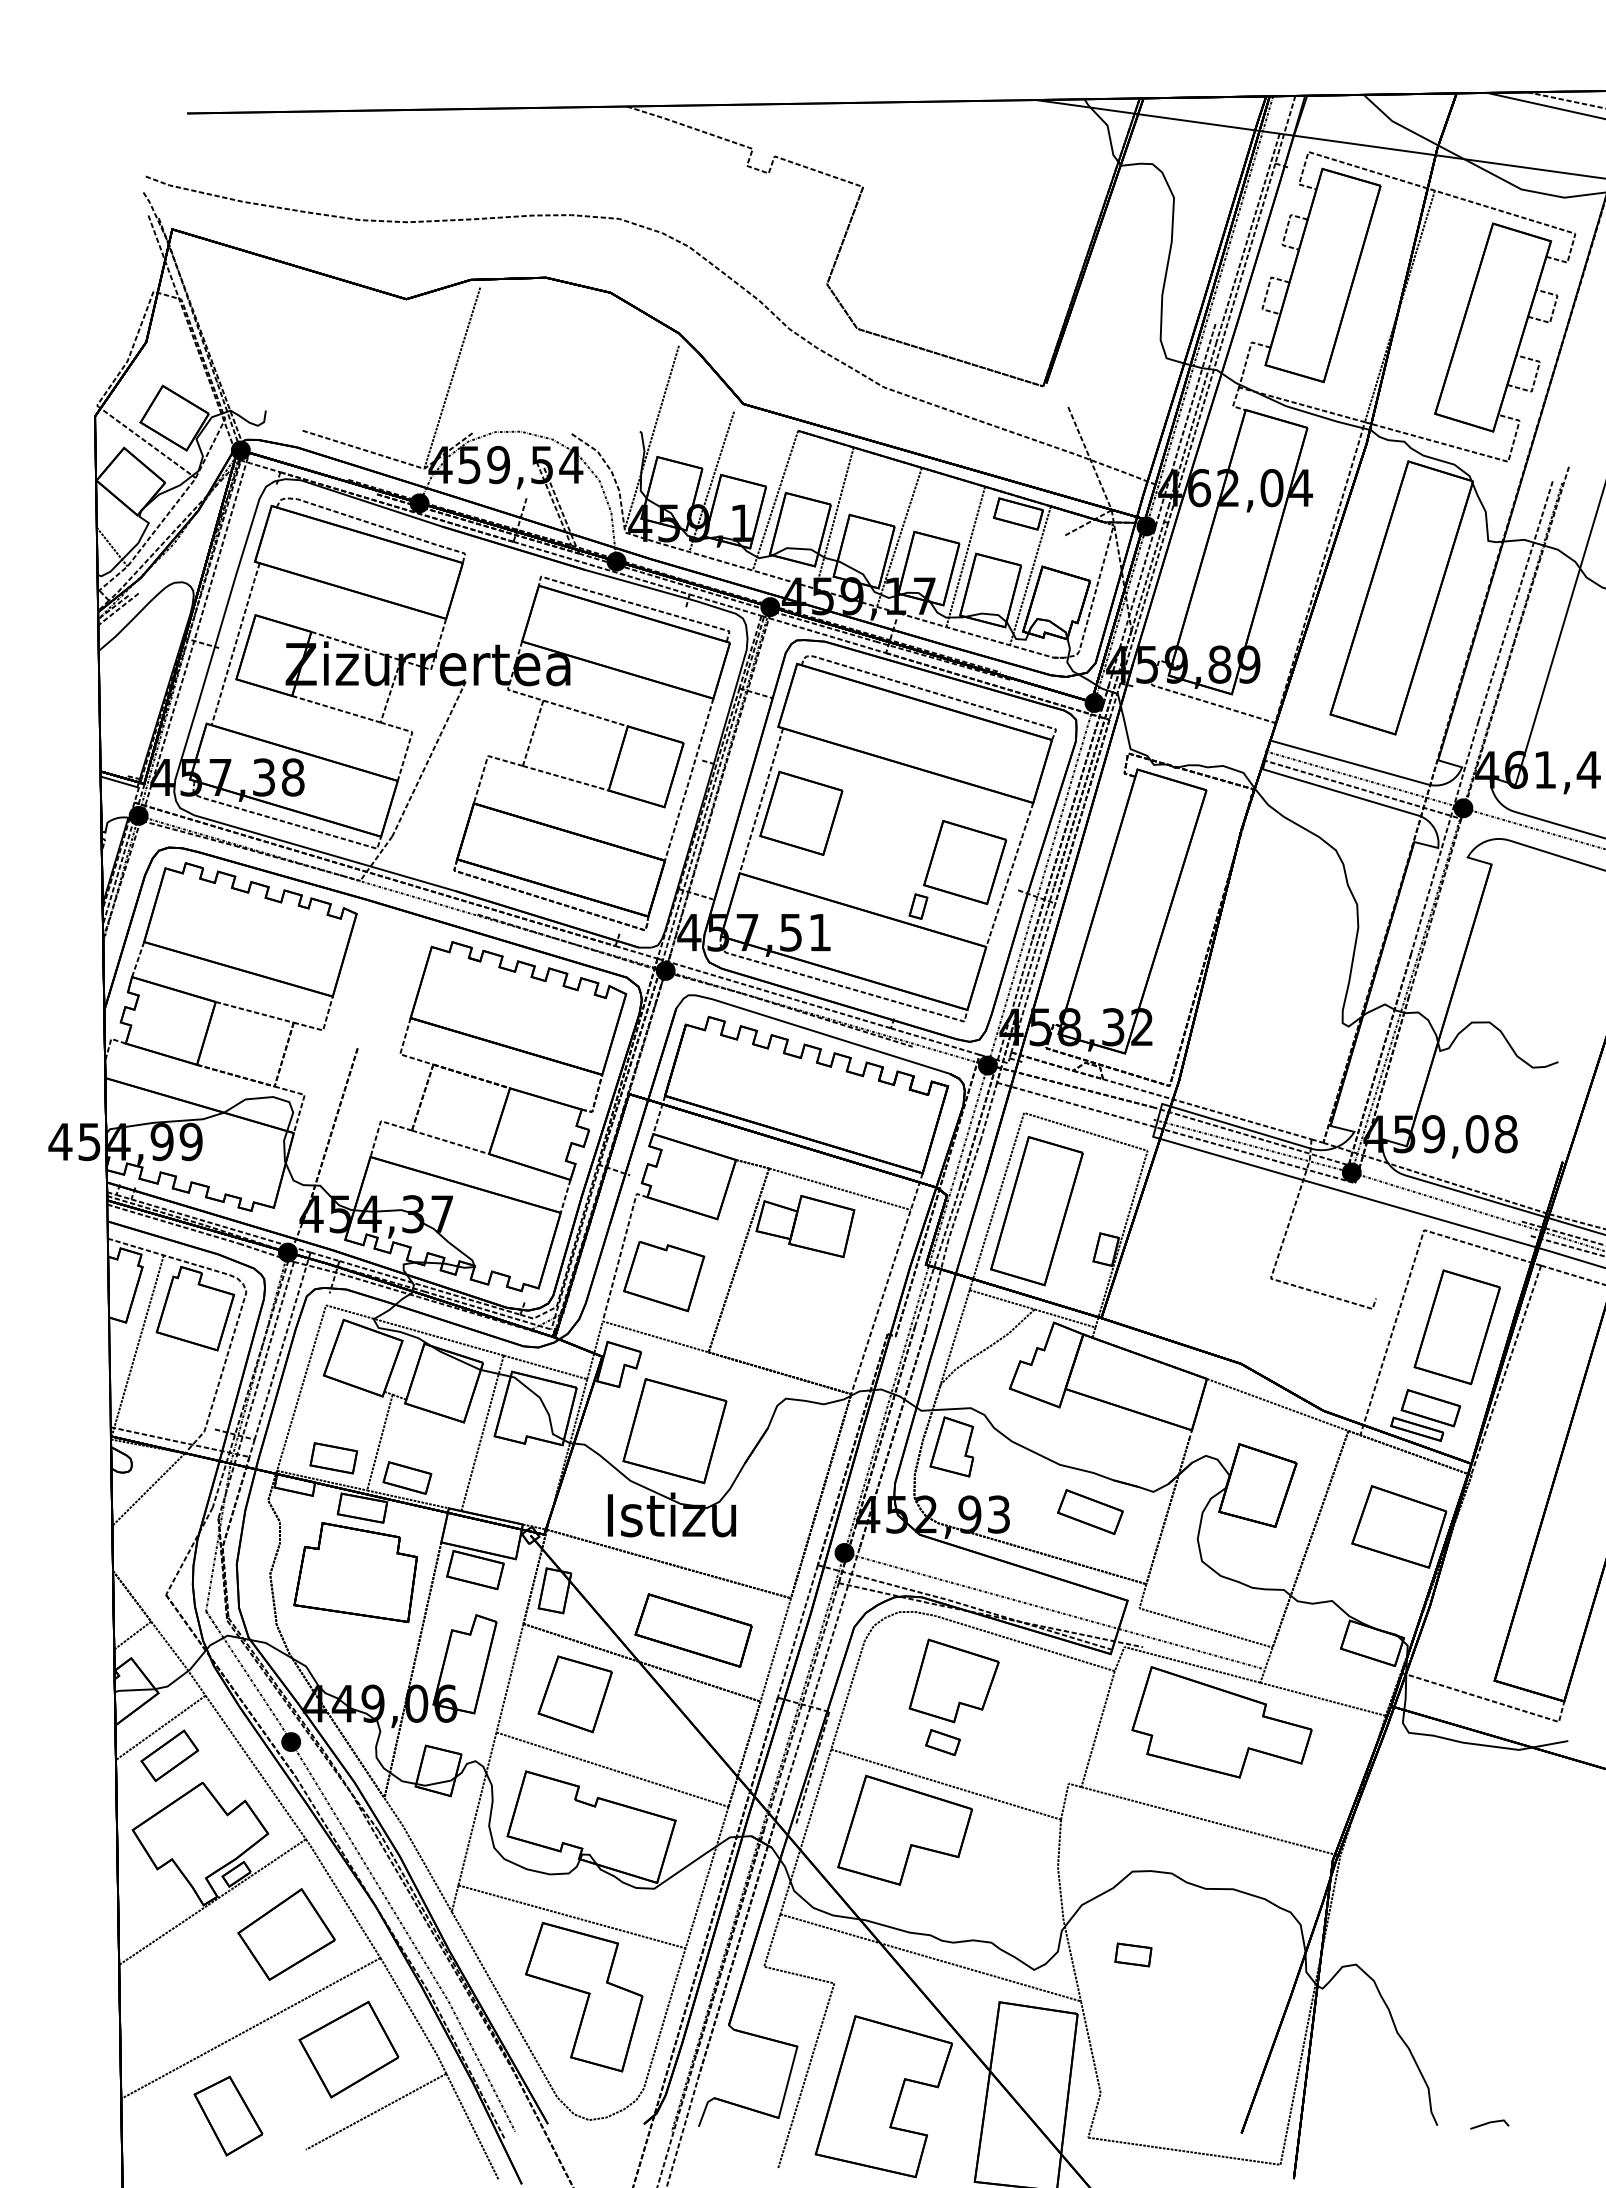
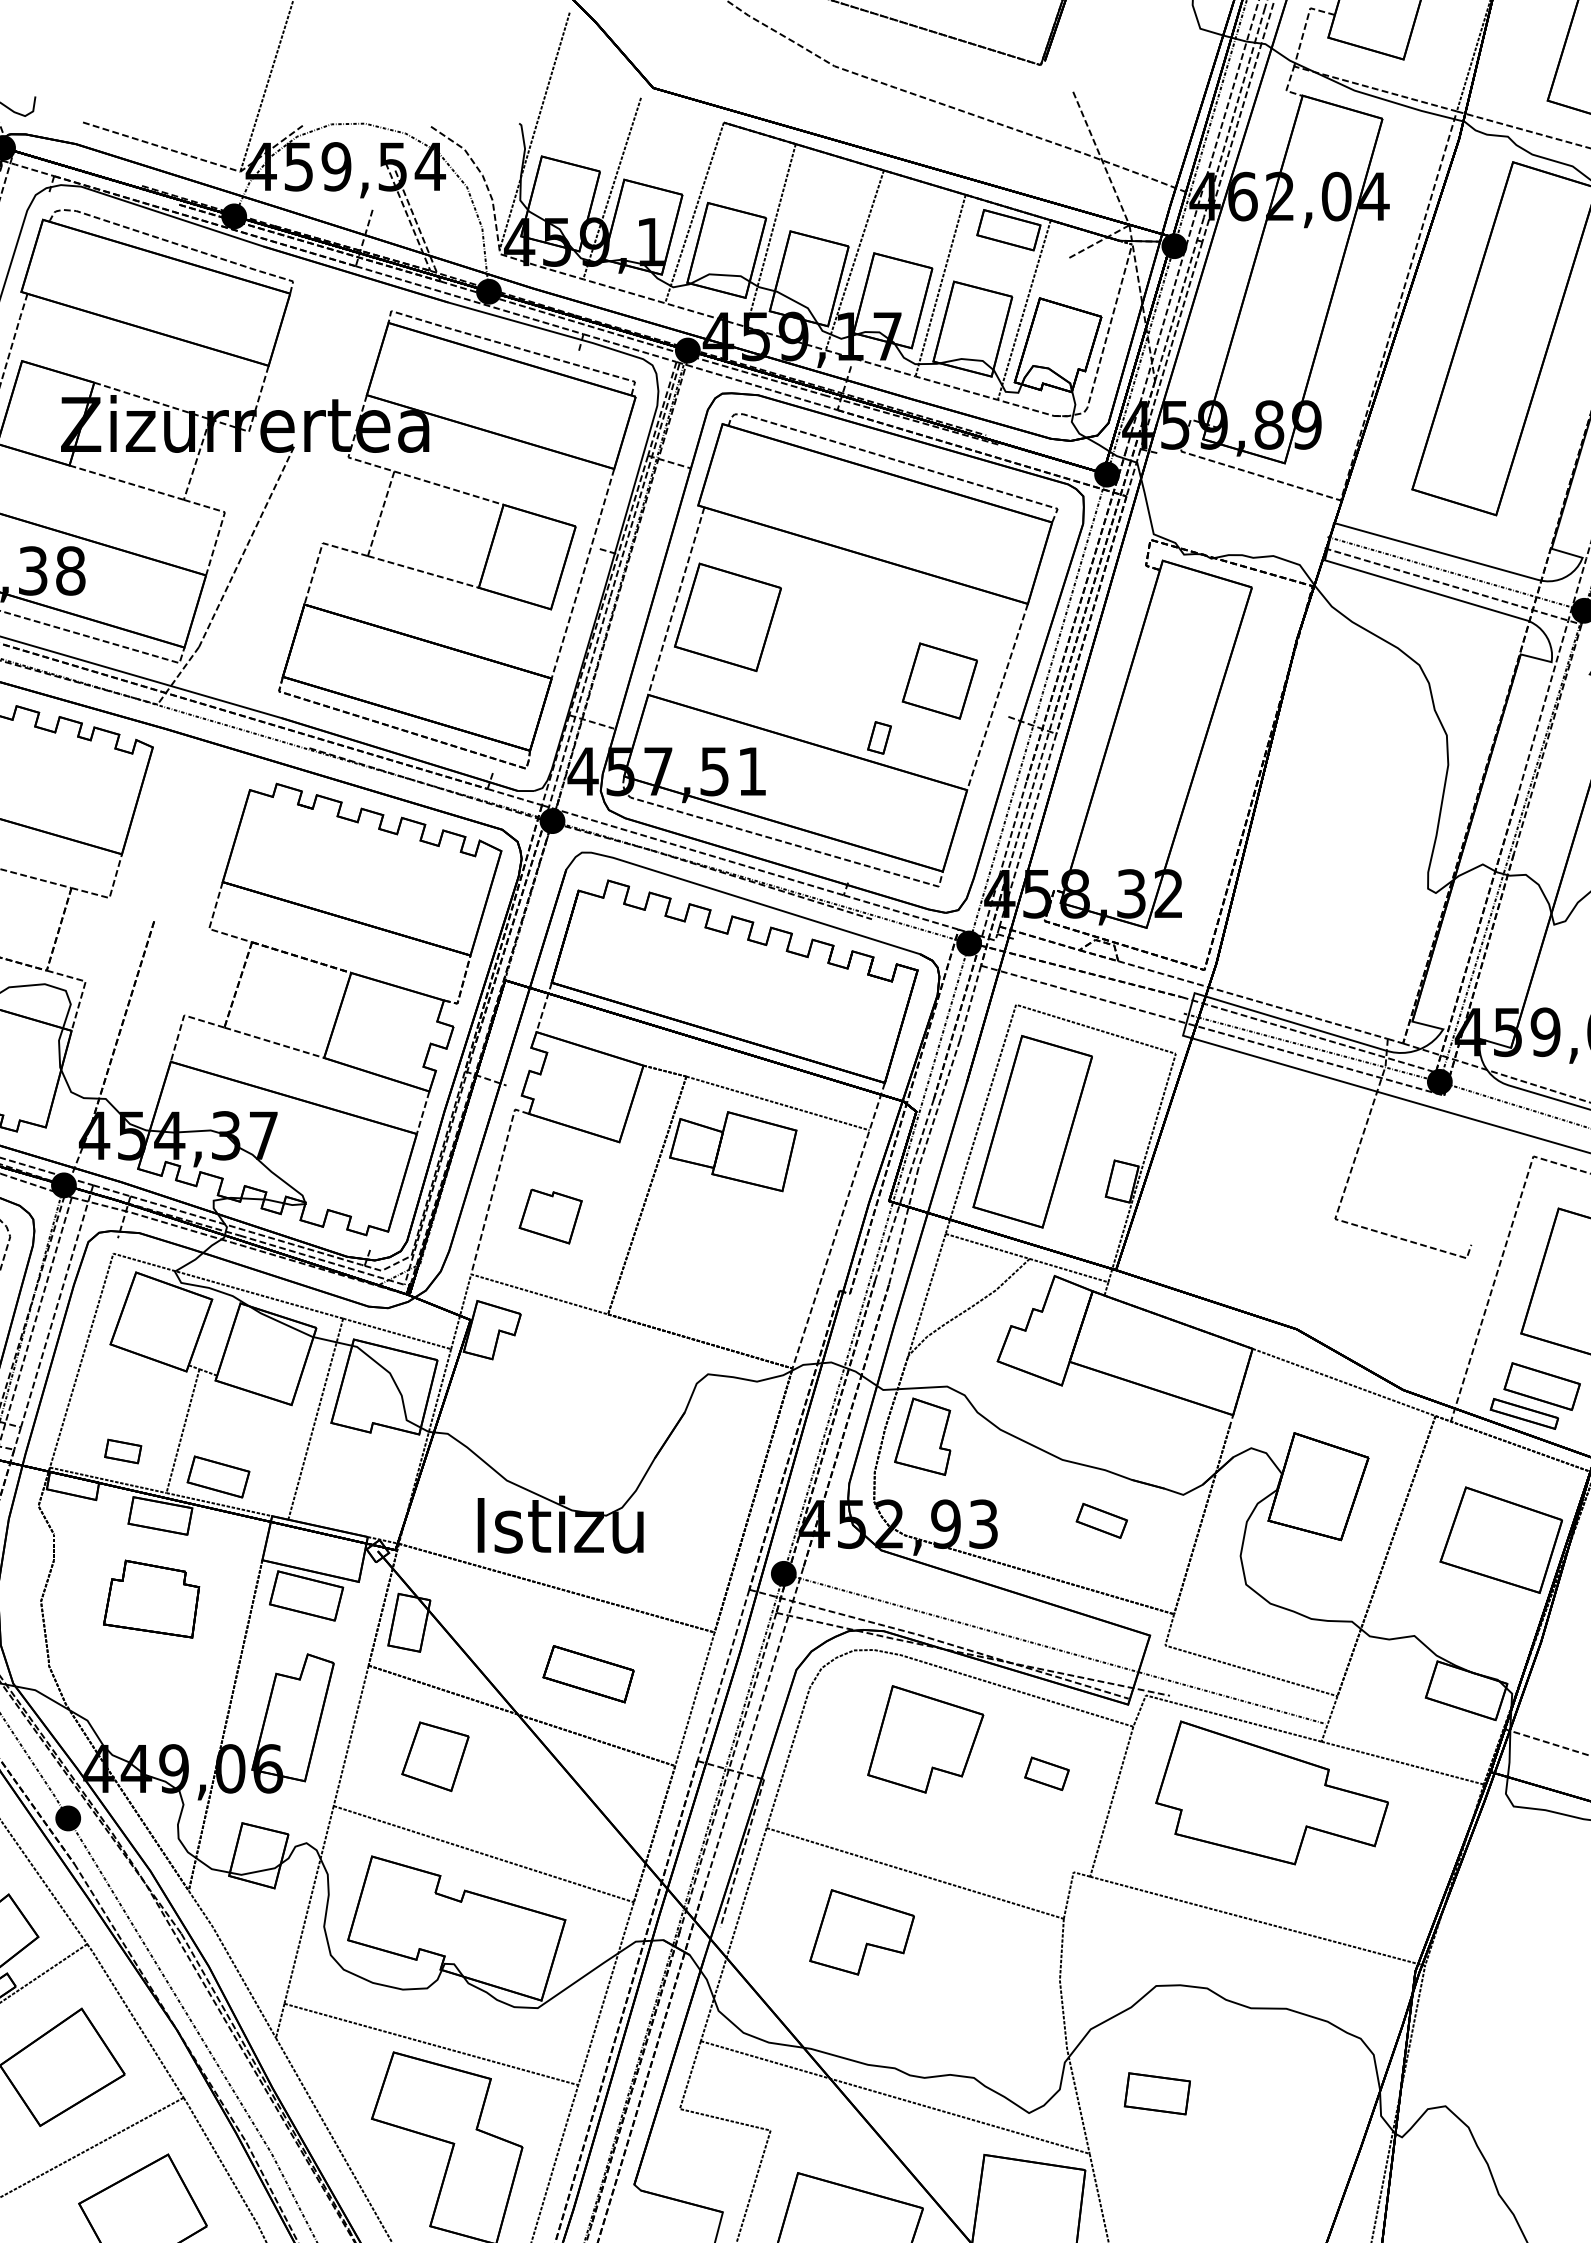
part: (965, 862) -> (940, 680), size x0.7
part: (664, 1276) -> (551, 1216), size x0.6
part: (674, 1431) -> (563, 1416), removed
part: (333, 1458) -> (122, 1451), size x0.6
part: (1090, 1511) -> (1101, 1520), size x0.6
part: (355, 1572) -> (151, 1599), size x0.6
part: (693, 1630) -> (588, 1674), size x0.6
part: (574, 1694) -> (434, 1756), size x0.7
part: (942, 1742) -> (1046, 1773), moved
part: (904, 1829) -> (861, 1931), size x0.6
part: (1133, 1954) -> (1157, 2093), size x1.4

